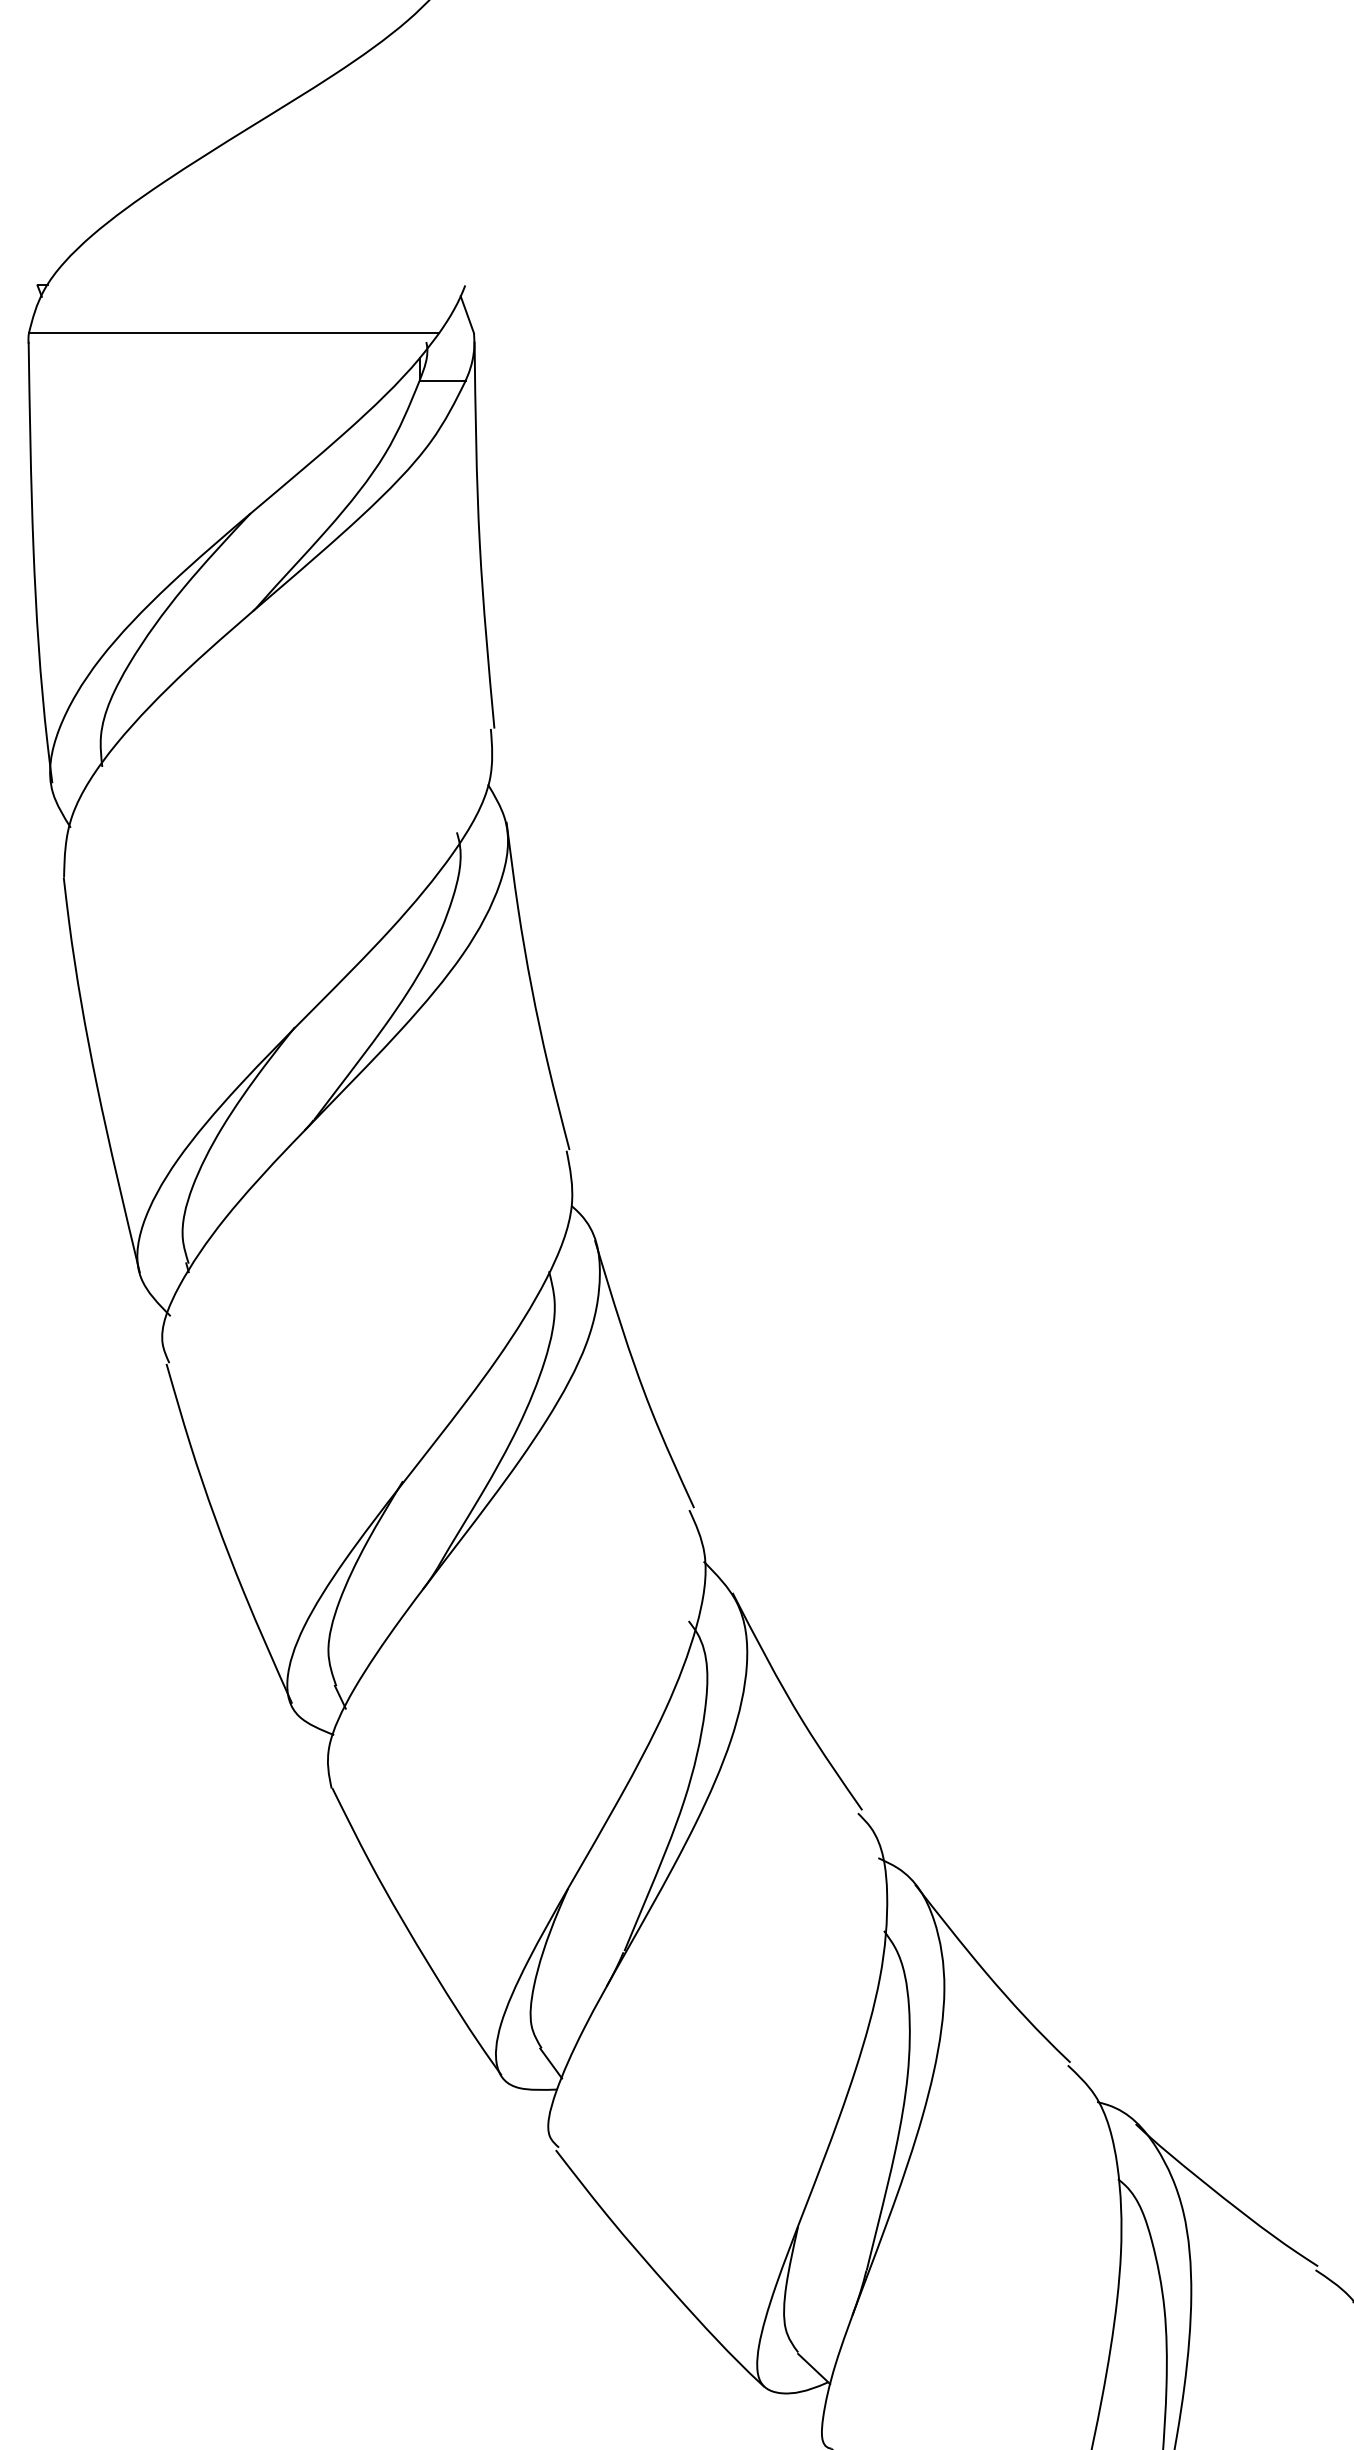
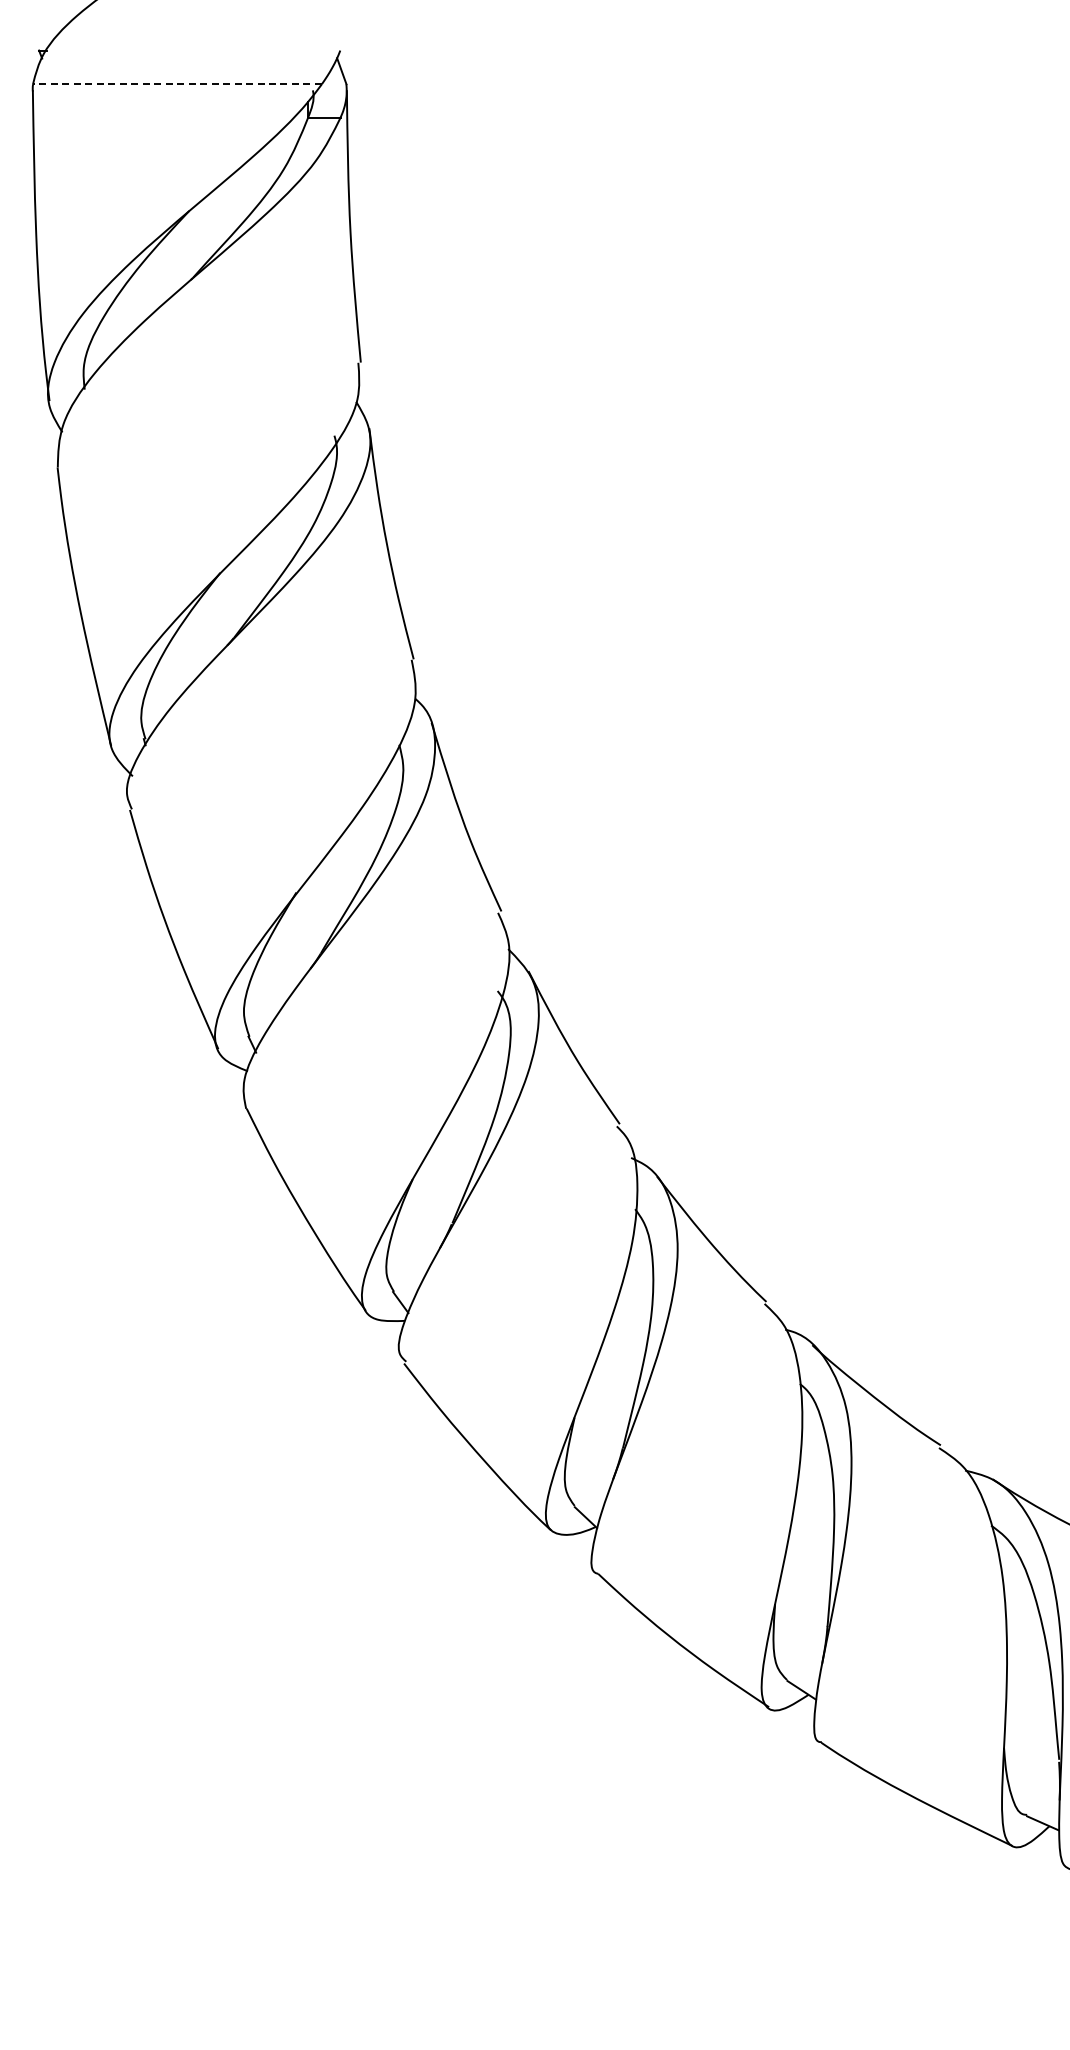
line: (234, 333) -> (177, 84), solid -> dashed

